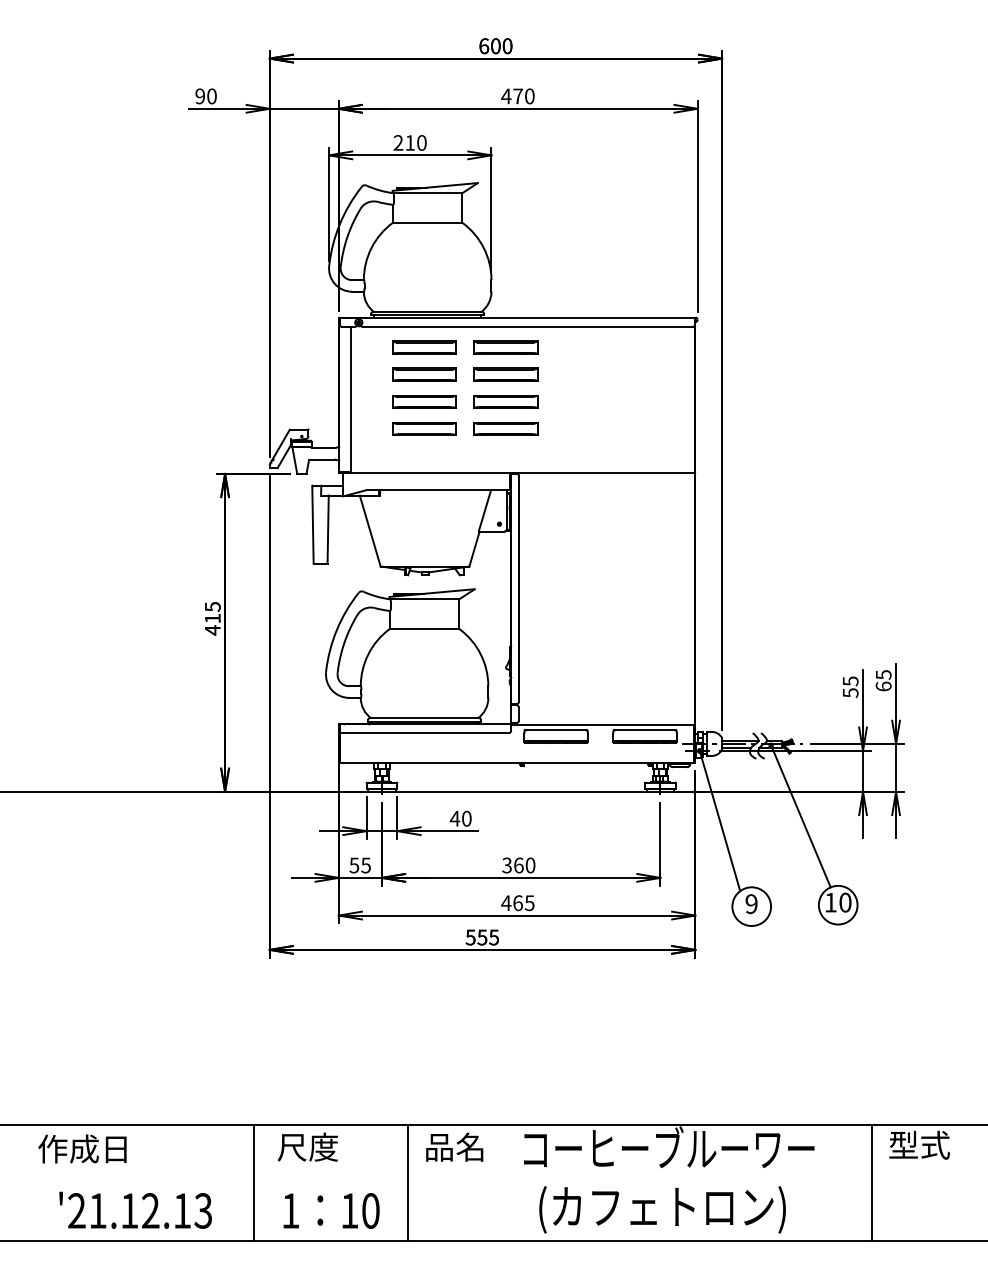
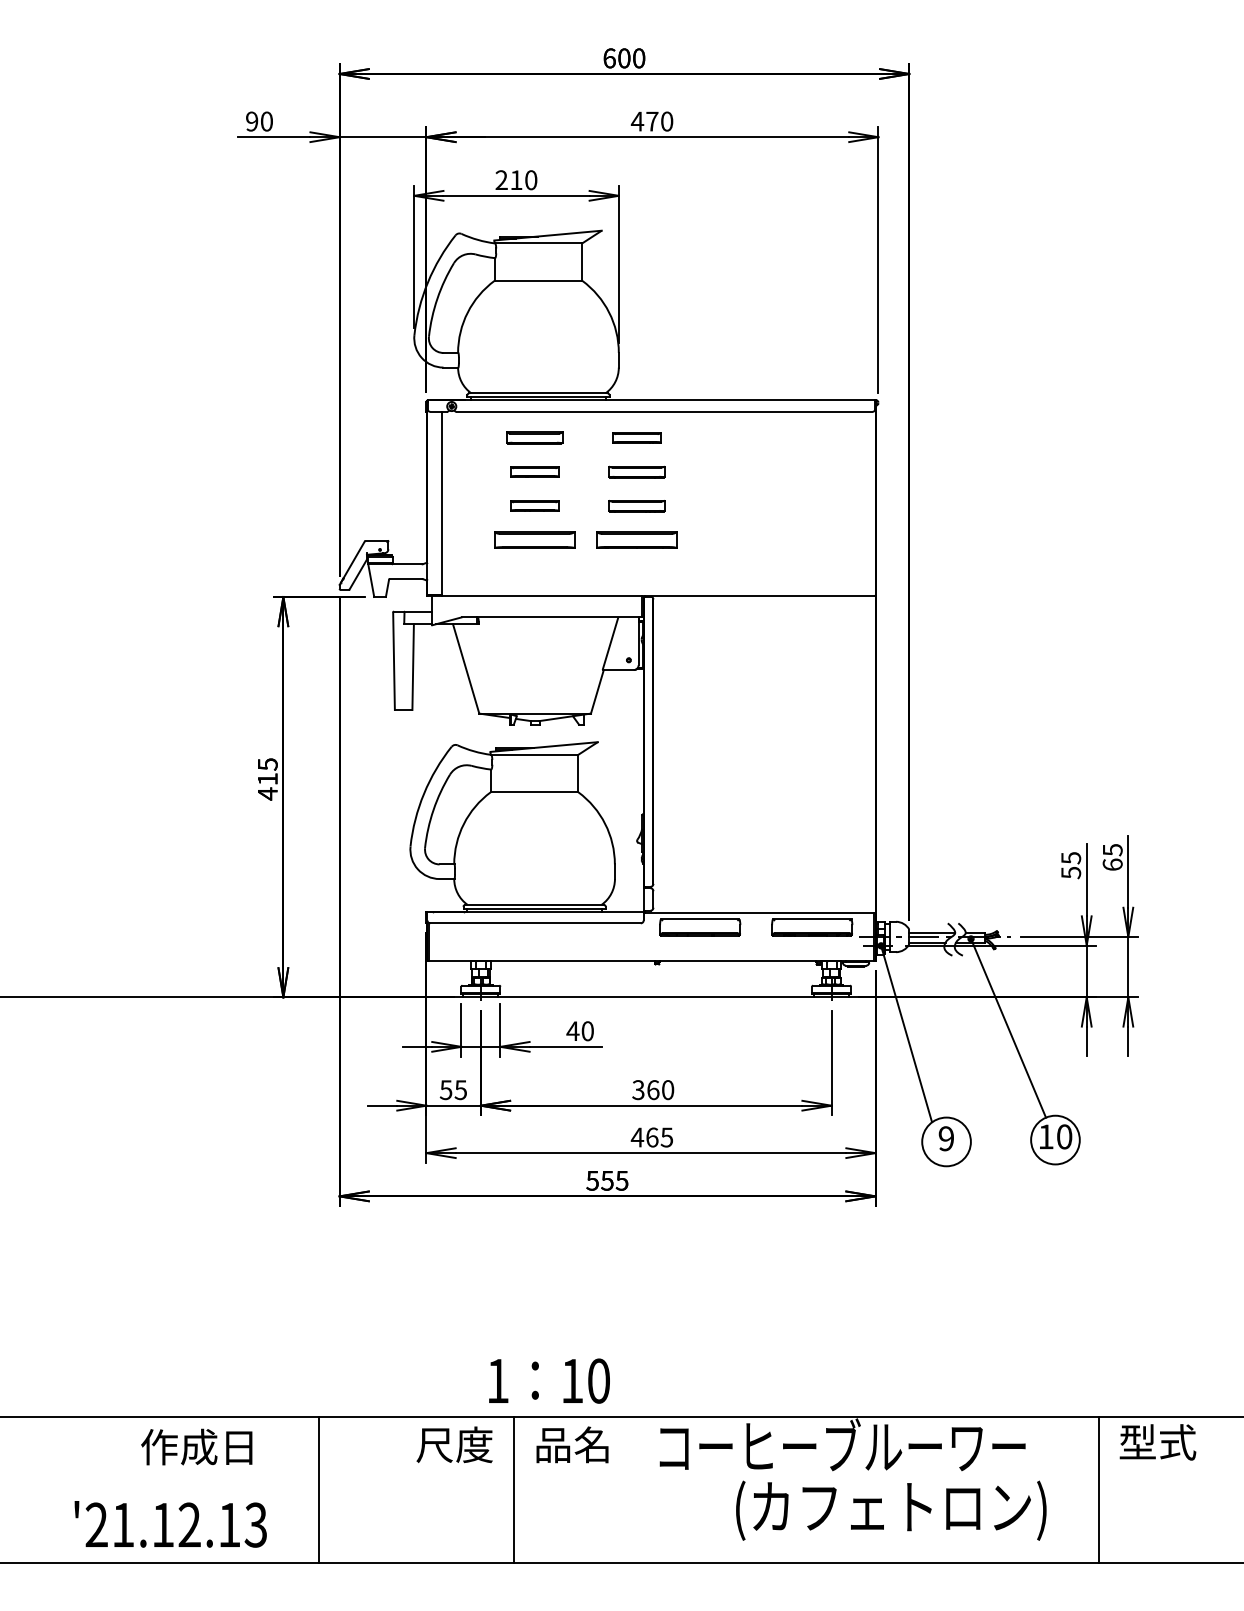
part: (424, 347) -> (534, 437), size x0.7
part: (505, 347) -> (636, 437), size x0.6
part: (424, 374) -> (534, 471), size x0.6
part: (505, 374) -> (636, 471), size x0.7
part: (424, 401) -> (534, 505), size x0.6
part: (505, 401) -> (636, 505), size x0.7
text: (307, 1146) -> (454, 1444), moved
text: (82, 1148) -> (196, 1446), moved
text: (662, 1209) -> (891, 1510), moved
text: (331, 1210) -> (549, 1380), moved

